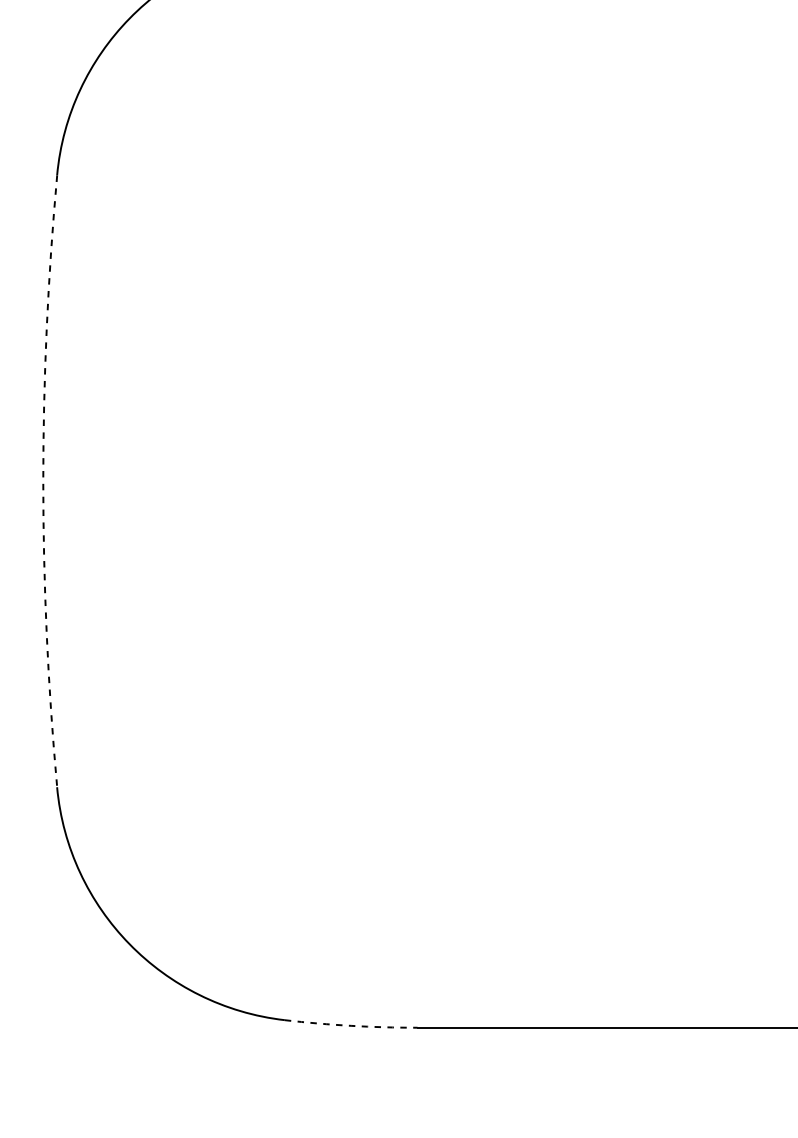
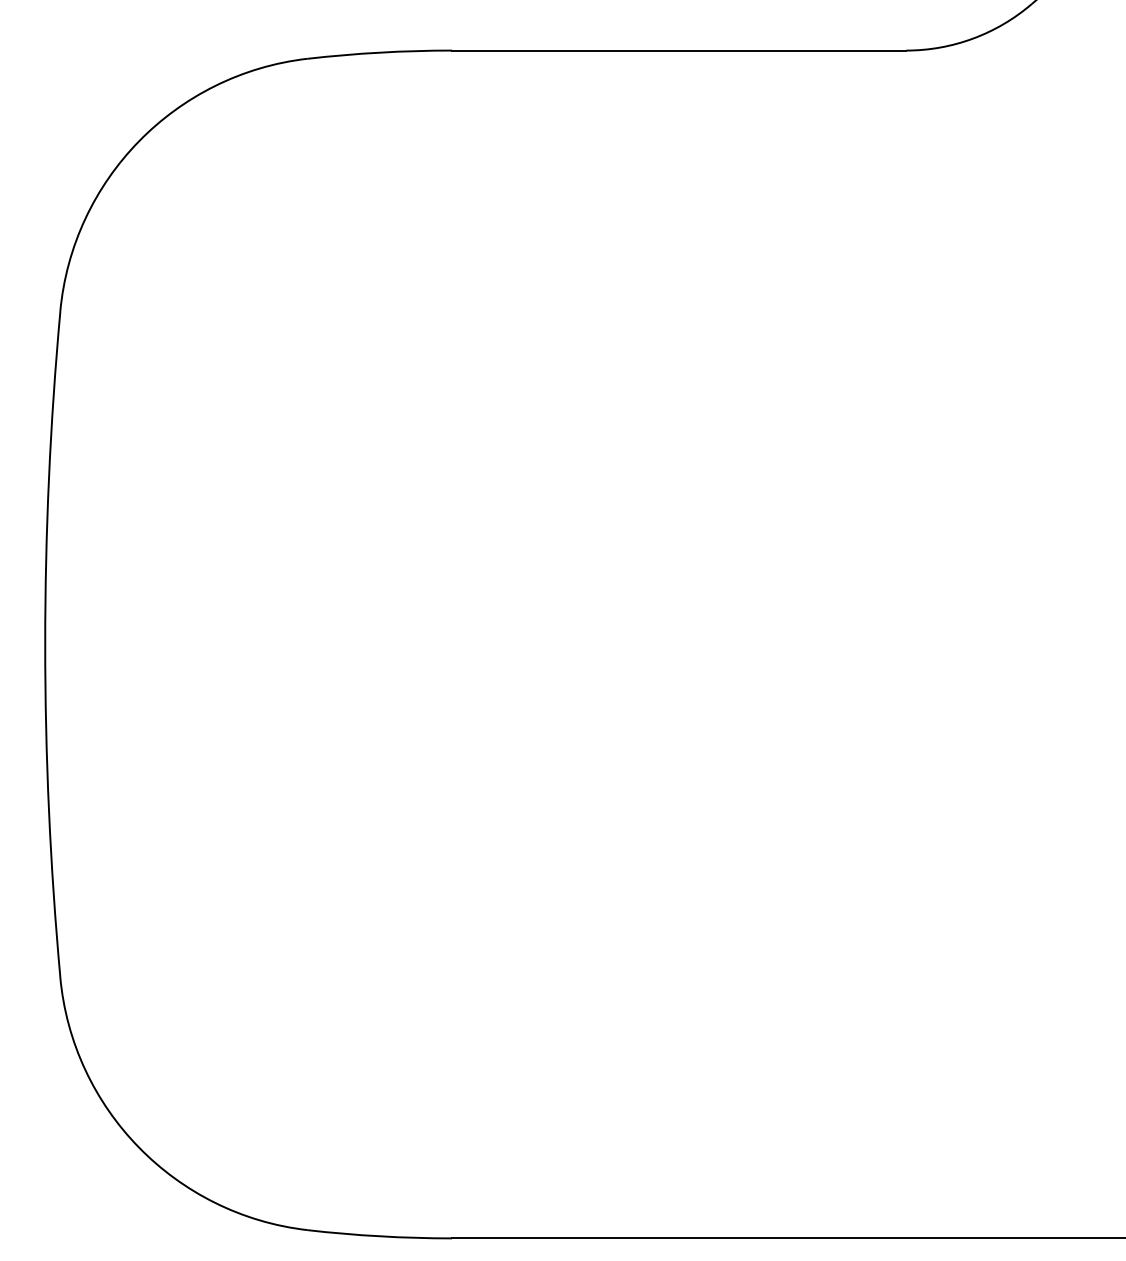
arc: (43, 481) -> (45, 644), dashed -> solid
arc: (350, 1026) -> (379, 1236), dashed -> solid

